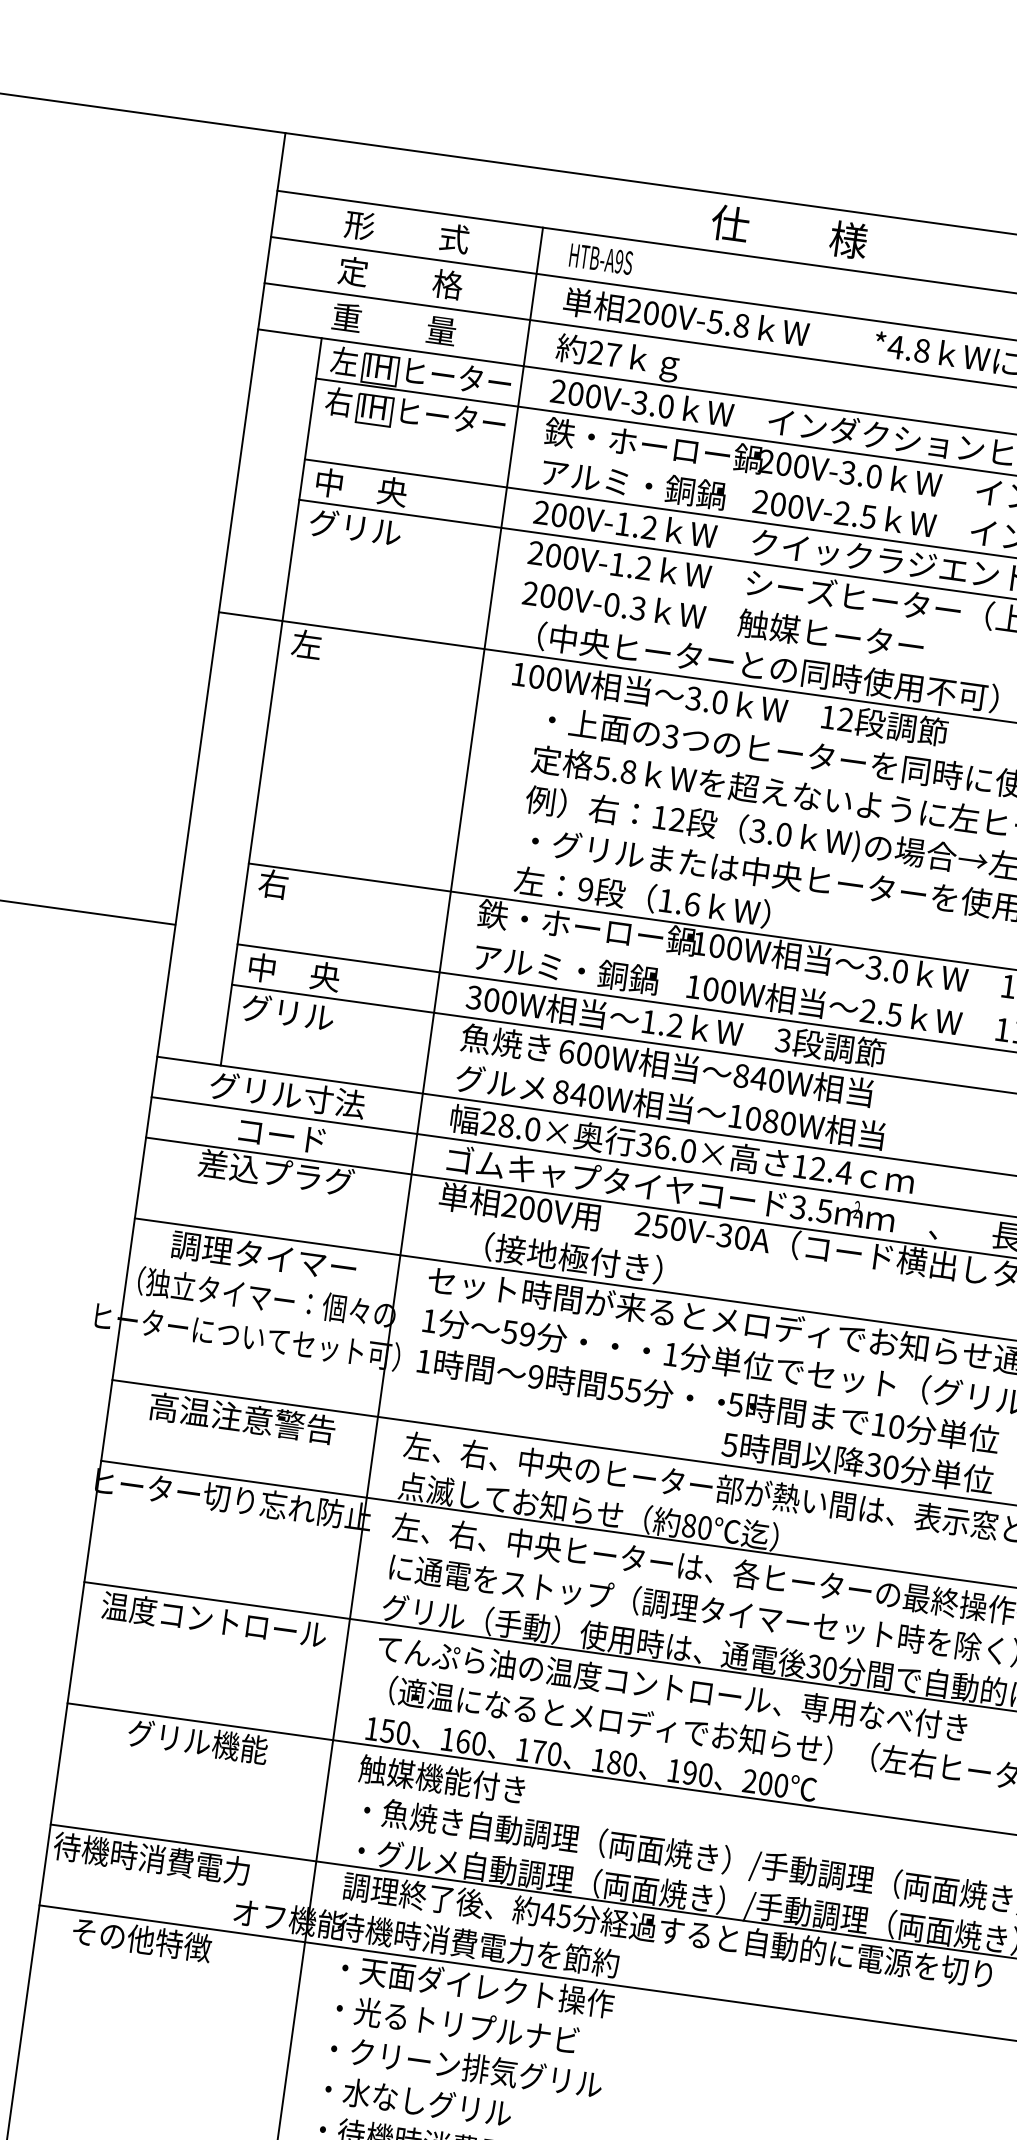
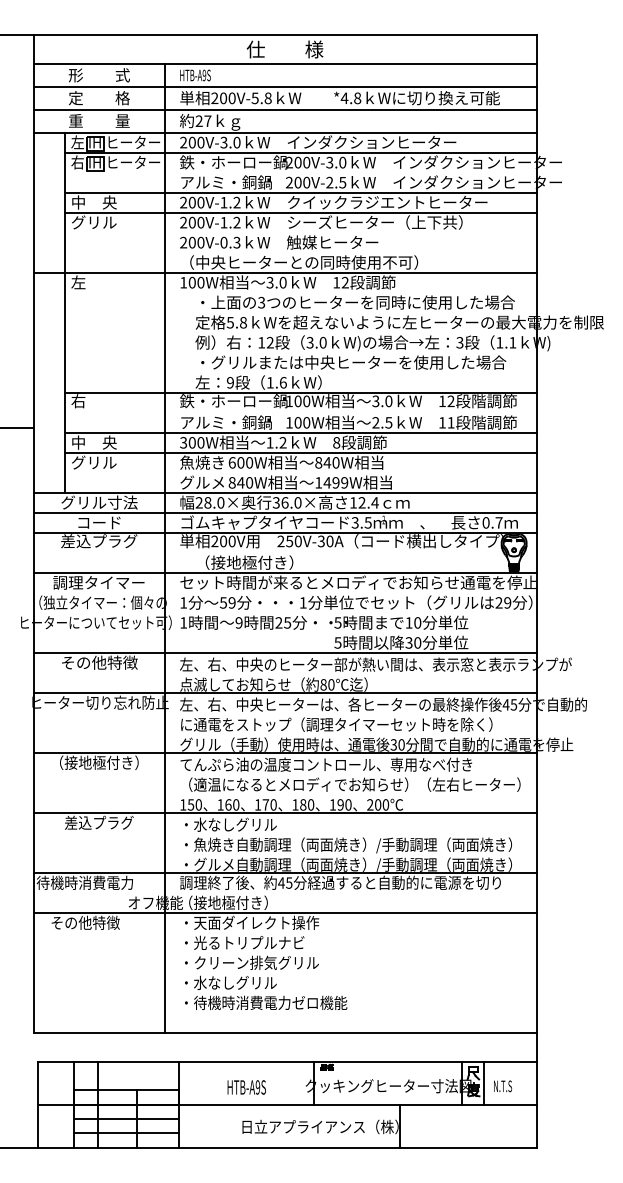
text: (783, 1039) -> (336, 442), 3 -> 8
text: (769, 1120) -> (335, 482), 1080W -> 1499W
text: (615, 1387) -> (278, 622), 55 -> 25
text: (242, 1417) -> (99, 662), 高温注意警告 -> その他特徴
text: (214, 1619) -> (99, 762), 温度コントロール -> （接地極付き）
text: (198, 1740) -> (99, 822), グリル機能 -> 差込プラグ
text: (457, 1781) -> (228, 824), 触媒機能付き -> ・水なしグリル
text: (478, 1944) -> (249, 902), 待機時消費電力を節約 -> （接地極付き）

